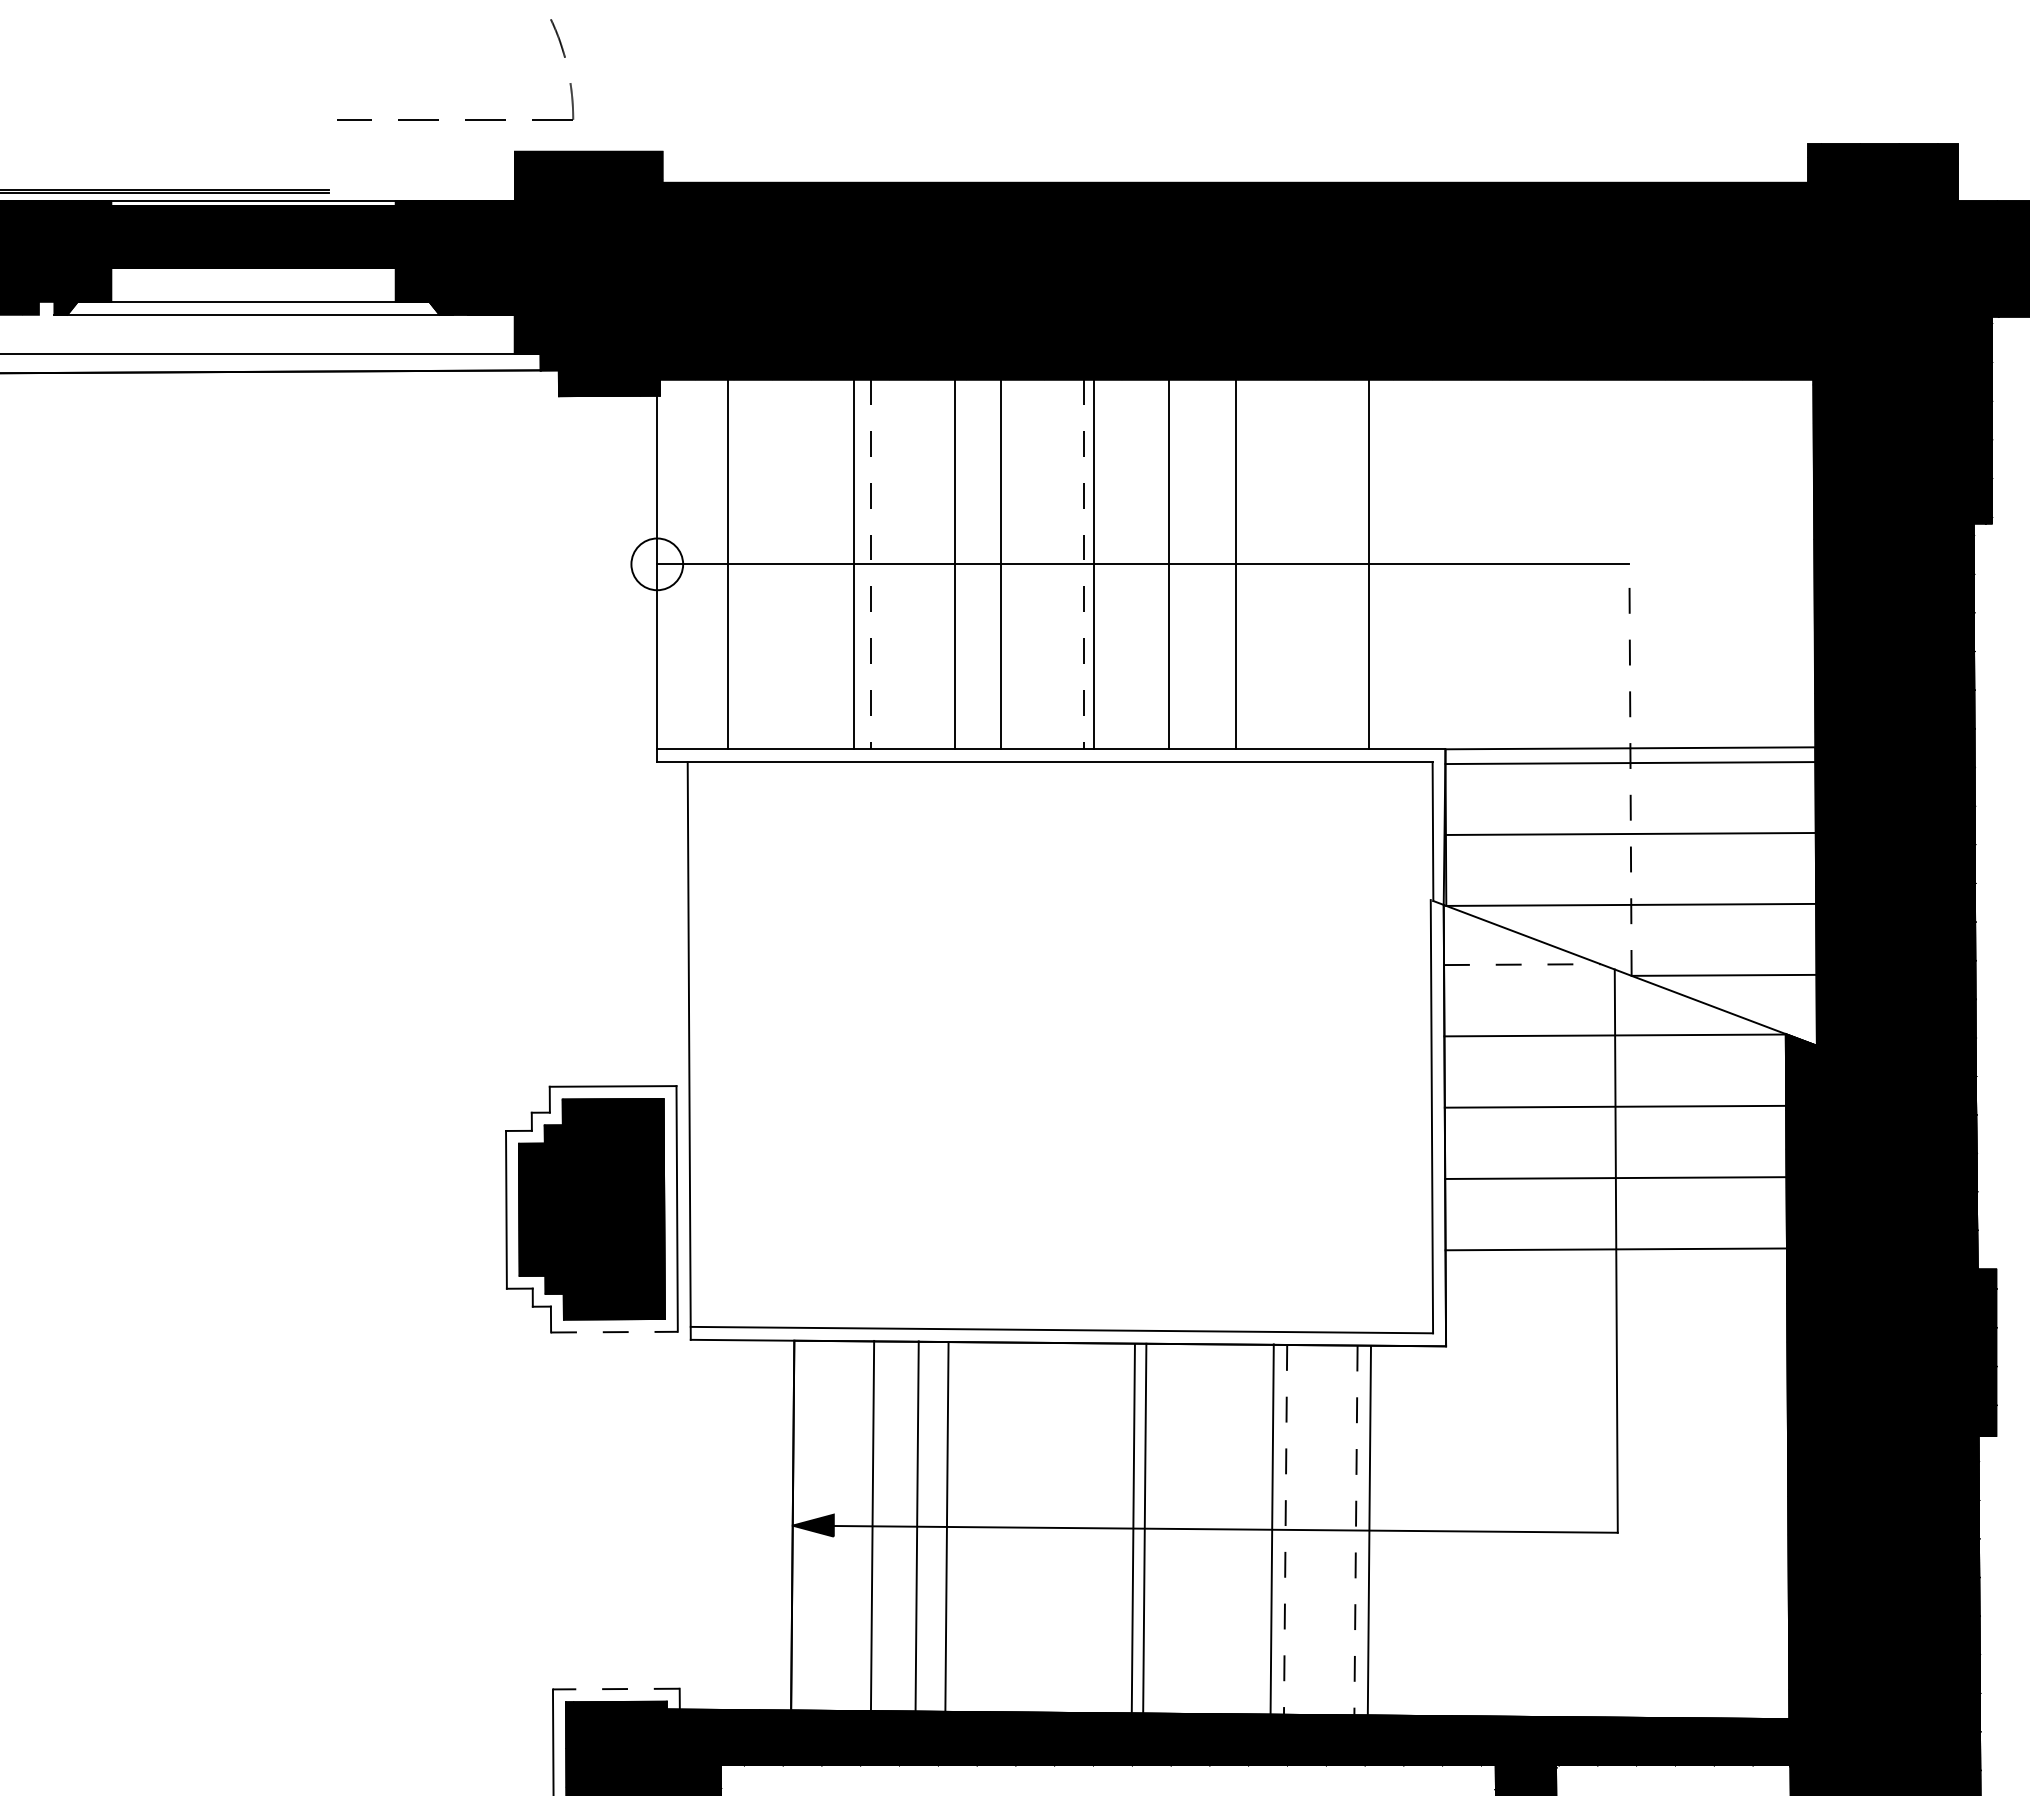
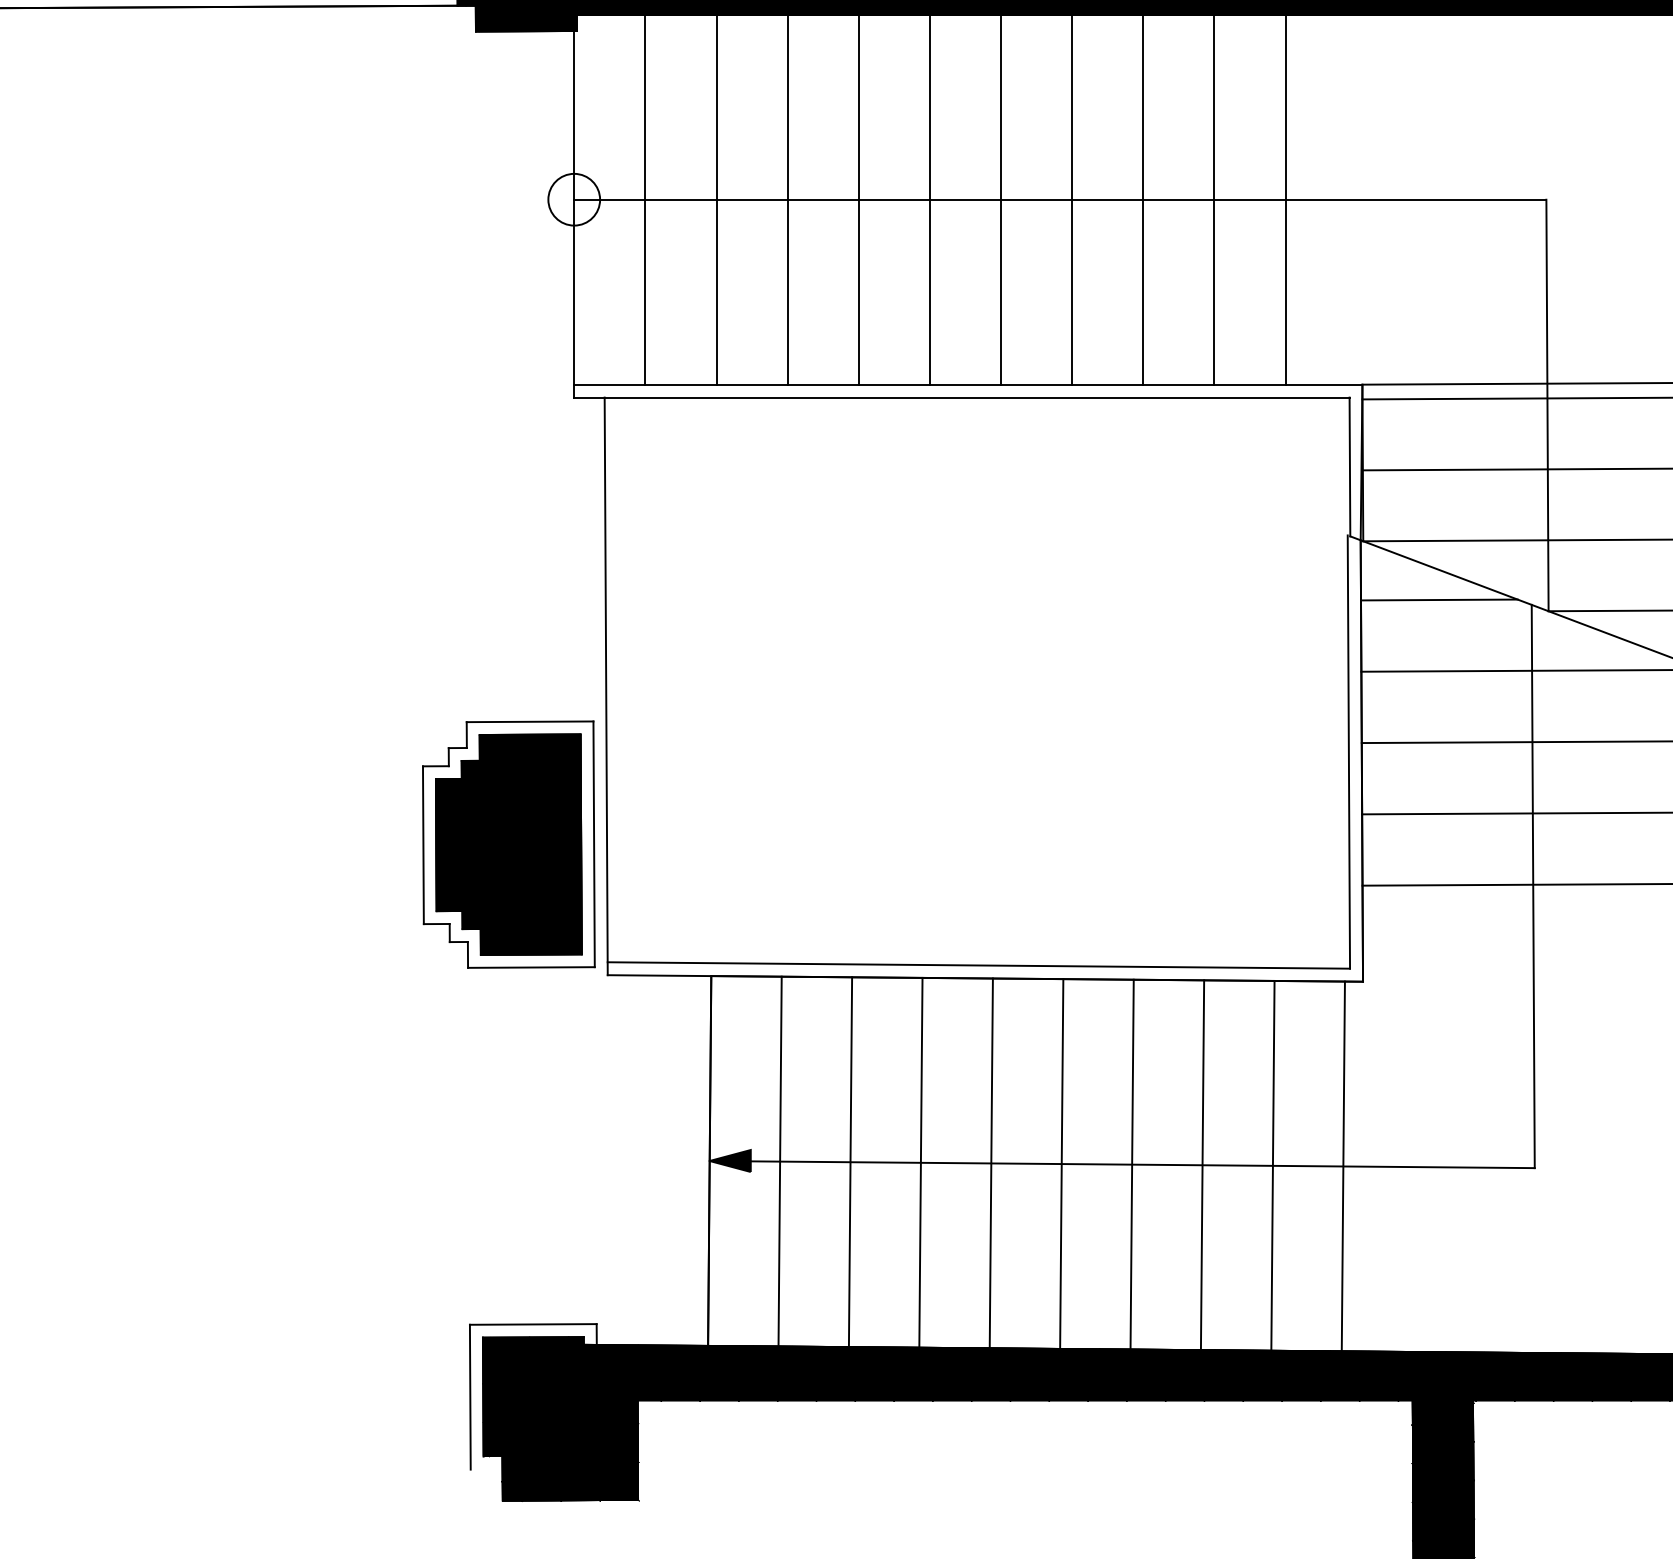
line: (853, 564) -> (716, 199), moved
line: (870, 564) -> (787, 199), dashed -> solid
line: (954, 564) -> (929, 199), moved
line: (1000, 564) -> (858, 199), moved
line: (1084, 564) -> (1001, 199), dashed -> solid
line: (1094, 564) -> (1072, 199), moved
line: (1169, 564) -> (1143, 199), moved
line: (1236, 564) -> (1214, 199), moved
line: (1630, 770) -> (1547, 405), dashed -> solid
line: (1522, 964) -> (1439, 599), dashed -> solid
line: (614, 1332) -> (531, 967), dashed -> solid
line: (872, 1525) -> (850, 1161), moved
line: (916, 1526) -> (779, 1161), moved
line: (946, 1527) -> (920, 1162), moved
line: (1132, 1529) -> (990, 1163), moved
line: (1271, 1529) -> (1131, 1164), moved
line: (1285, 1529) -> (1202, 1164), dashed -> solid
line: (1355, 1530) -> (1272, 1165), dashed -> solid
line: (1368, 1531) -> (1342, 1166), moved
line: (615, 1689) -> (532, 1324), dashed -> solid

